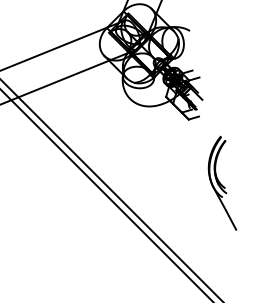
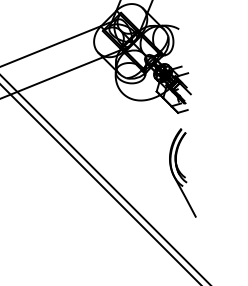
part: (222, 182) -> (182, 172), moved

